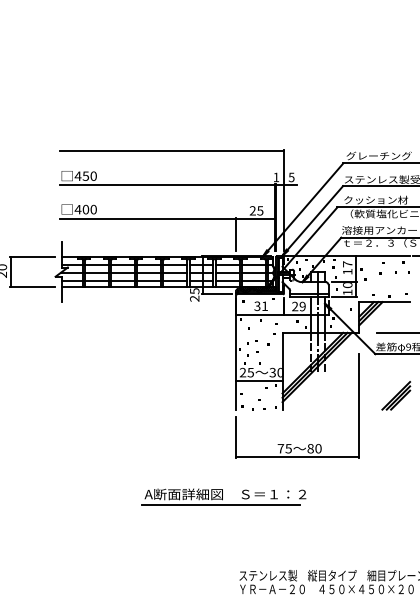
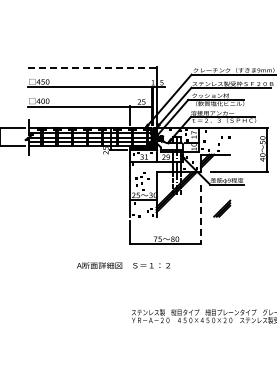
line: (171, 151) -> (92, 67), solid -> dashed
line: (358, 405) -> (200, 214), solid -> dashed
line: (220, 504) -> (120, 271), removed

